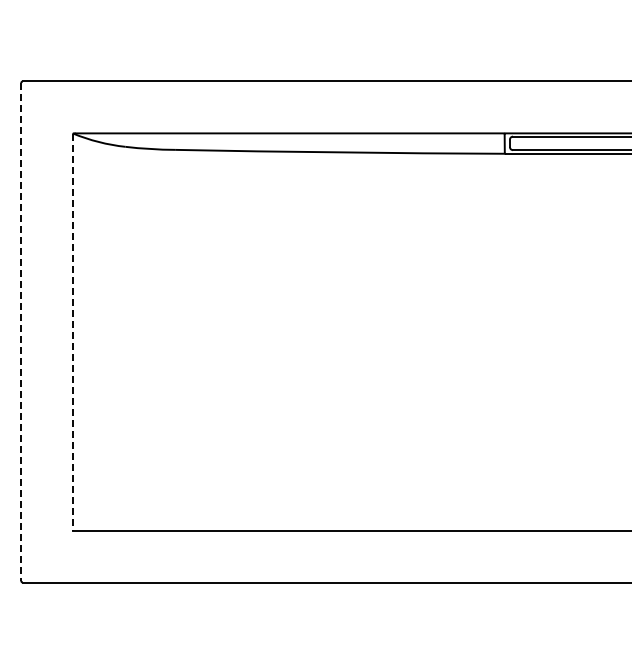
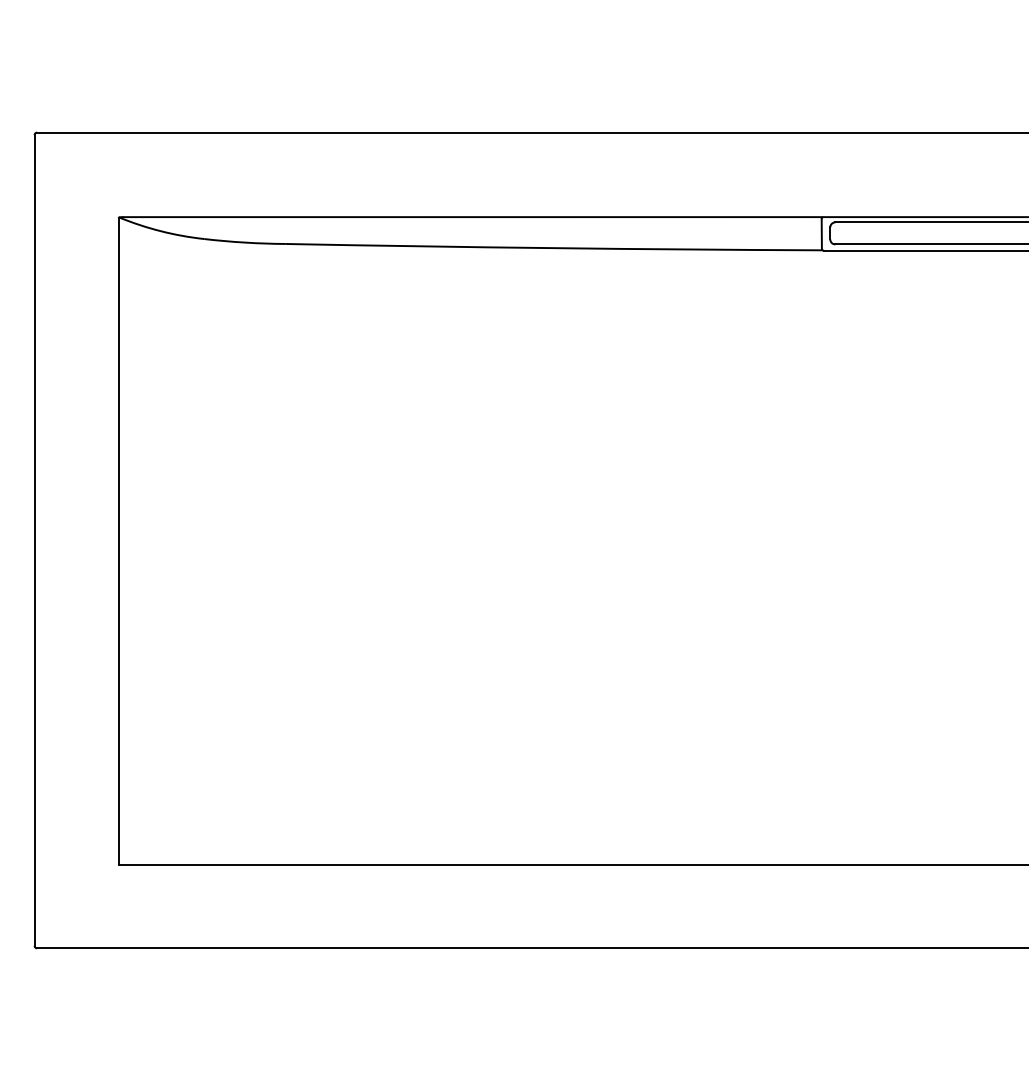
line: (21, 332) -> (34, 541), dashed -> solid
line: (72, 332) -> (118, 541), dashed -> solid

